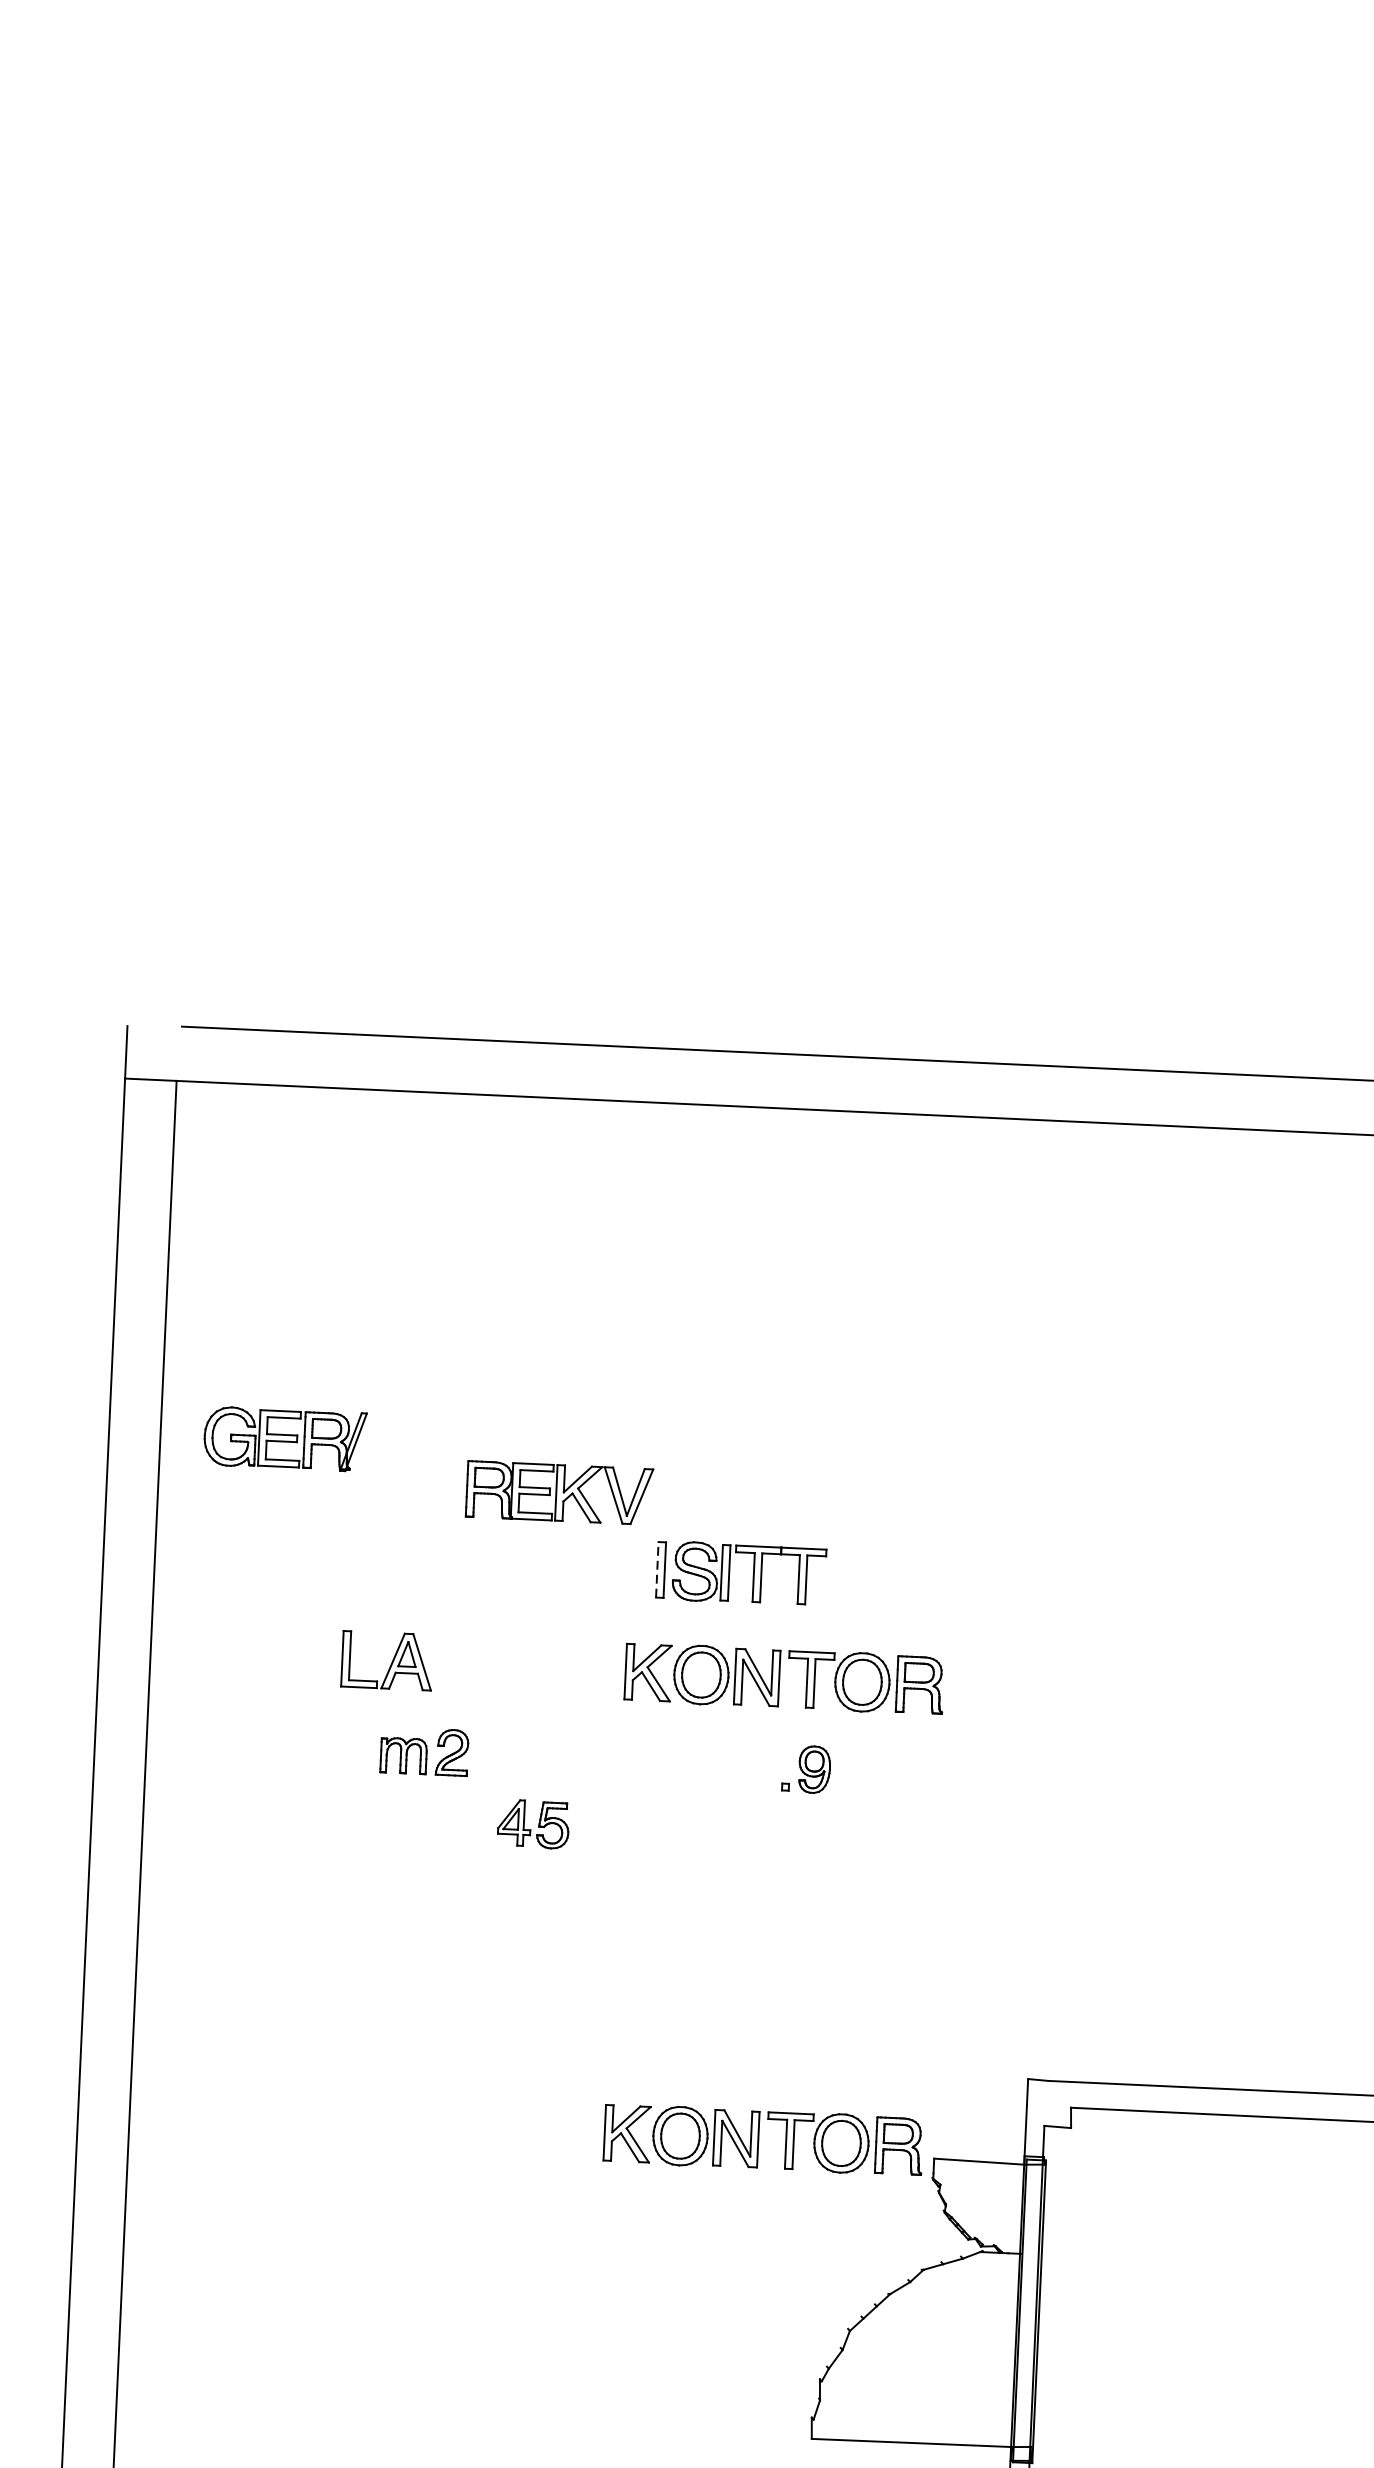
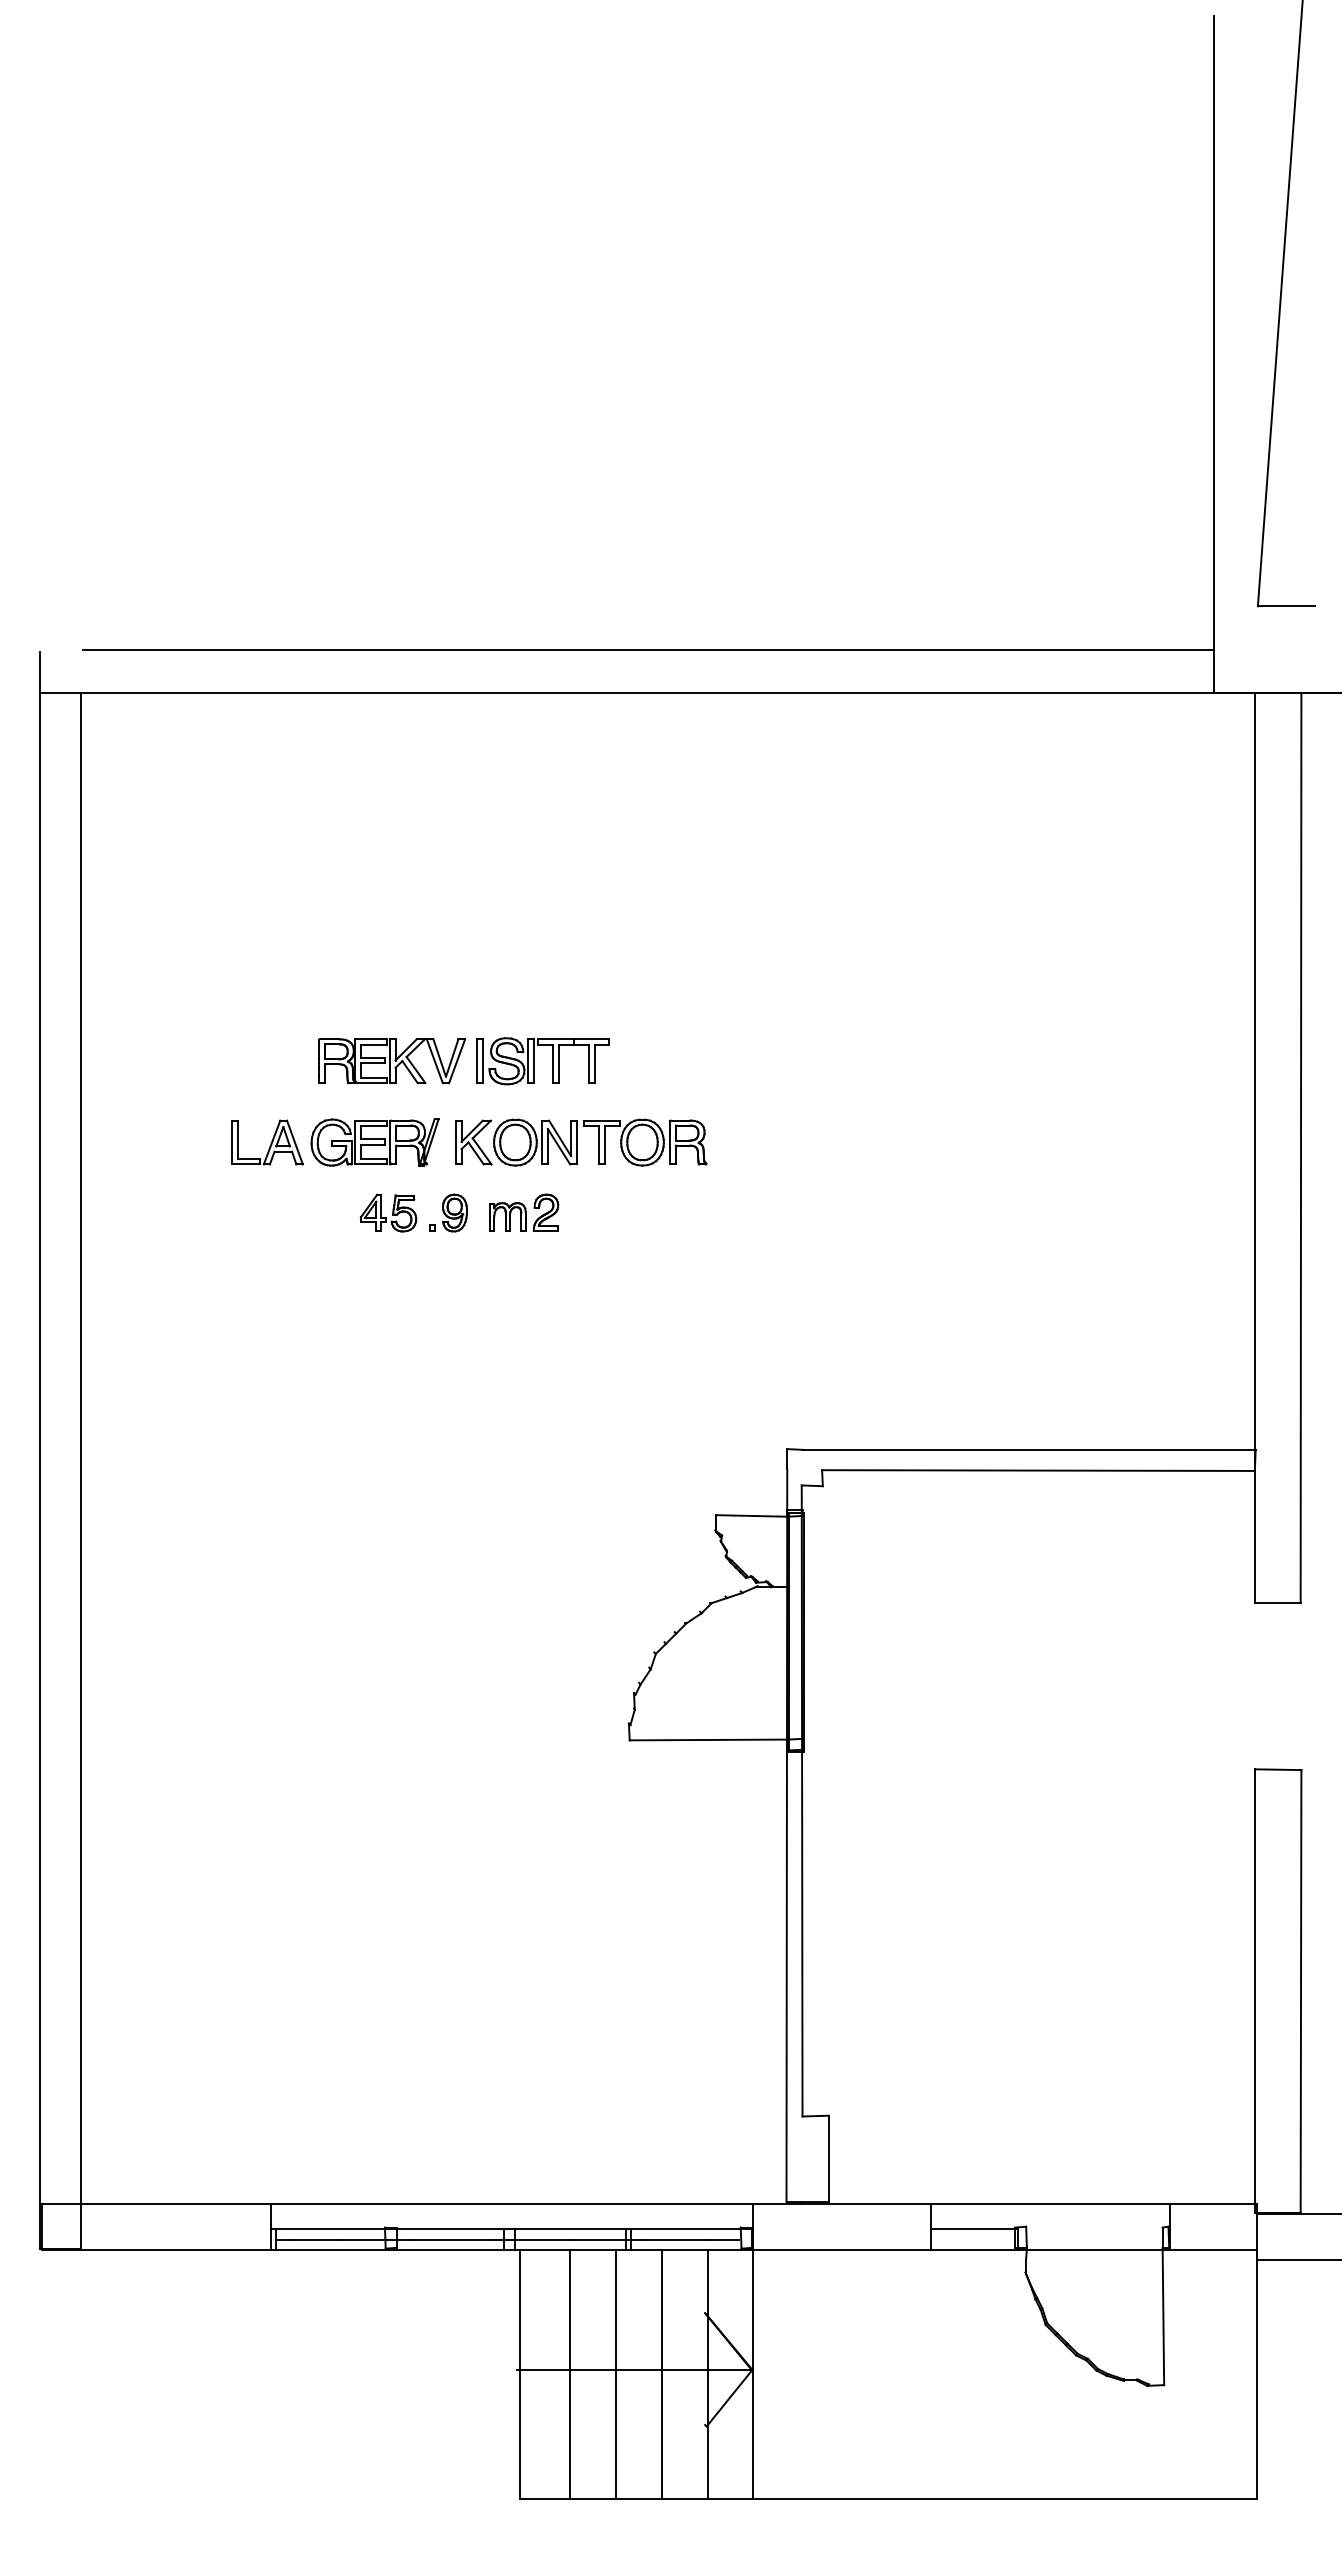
part: (284, 1438) -> (374, 1142), moved
part: (558, 1493) -> (391, 1061), moved
line: (656, 1570) -> (476, 1061), dashed -> solid
part: (425, 1751) -> (524, 1212), moved
part: (806, 1768) -> (448, 1212), moved
part: (533, 1823) -> (388, 1212), moved
part: (764, 2139) -> (581, 1506), removed

